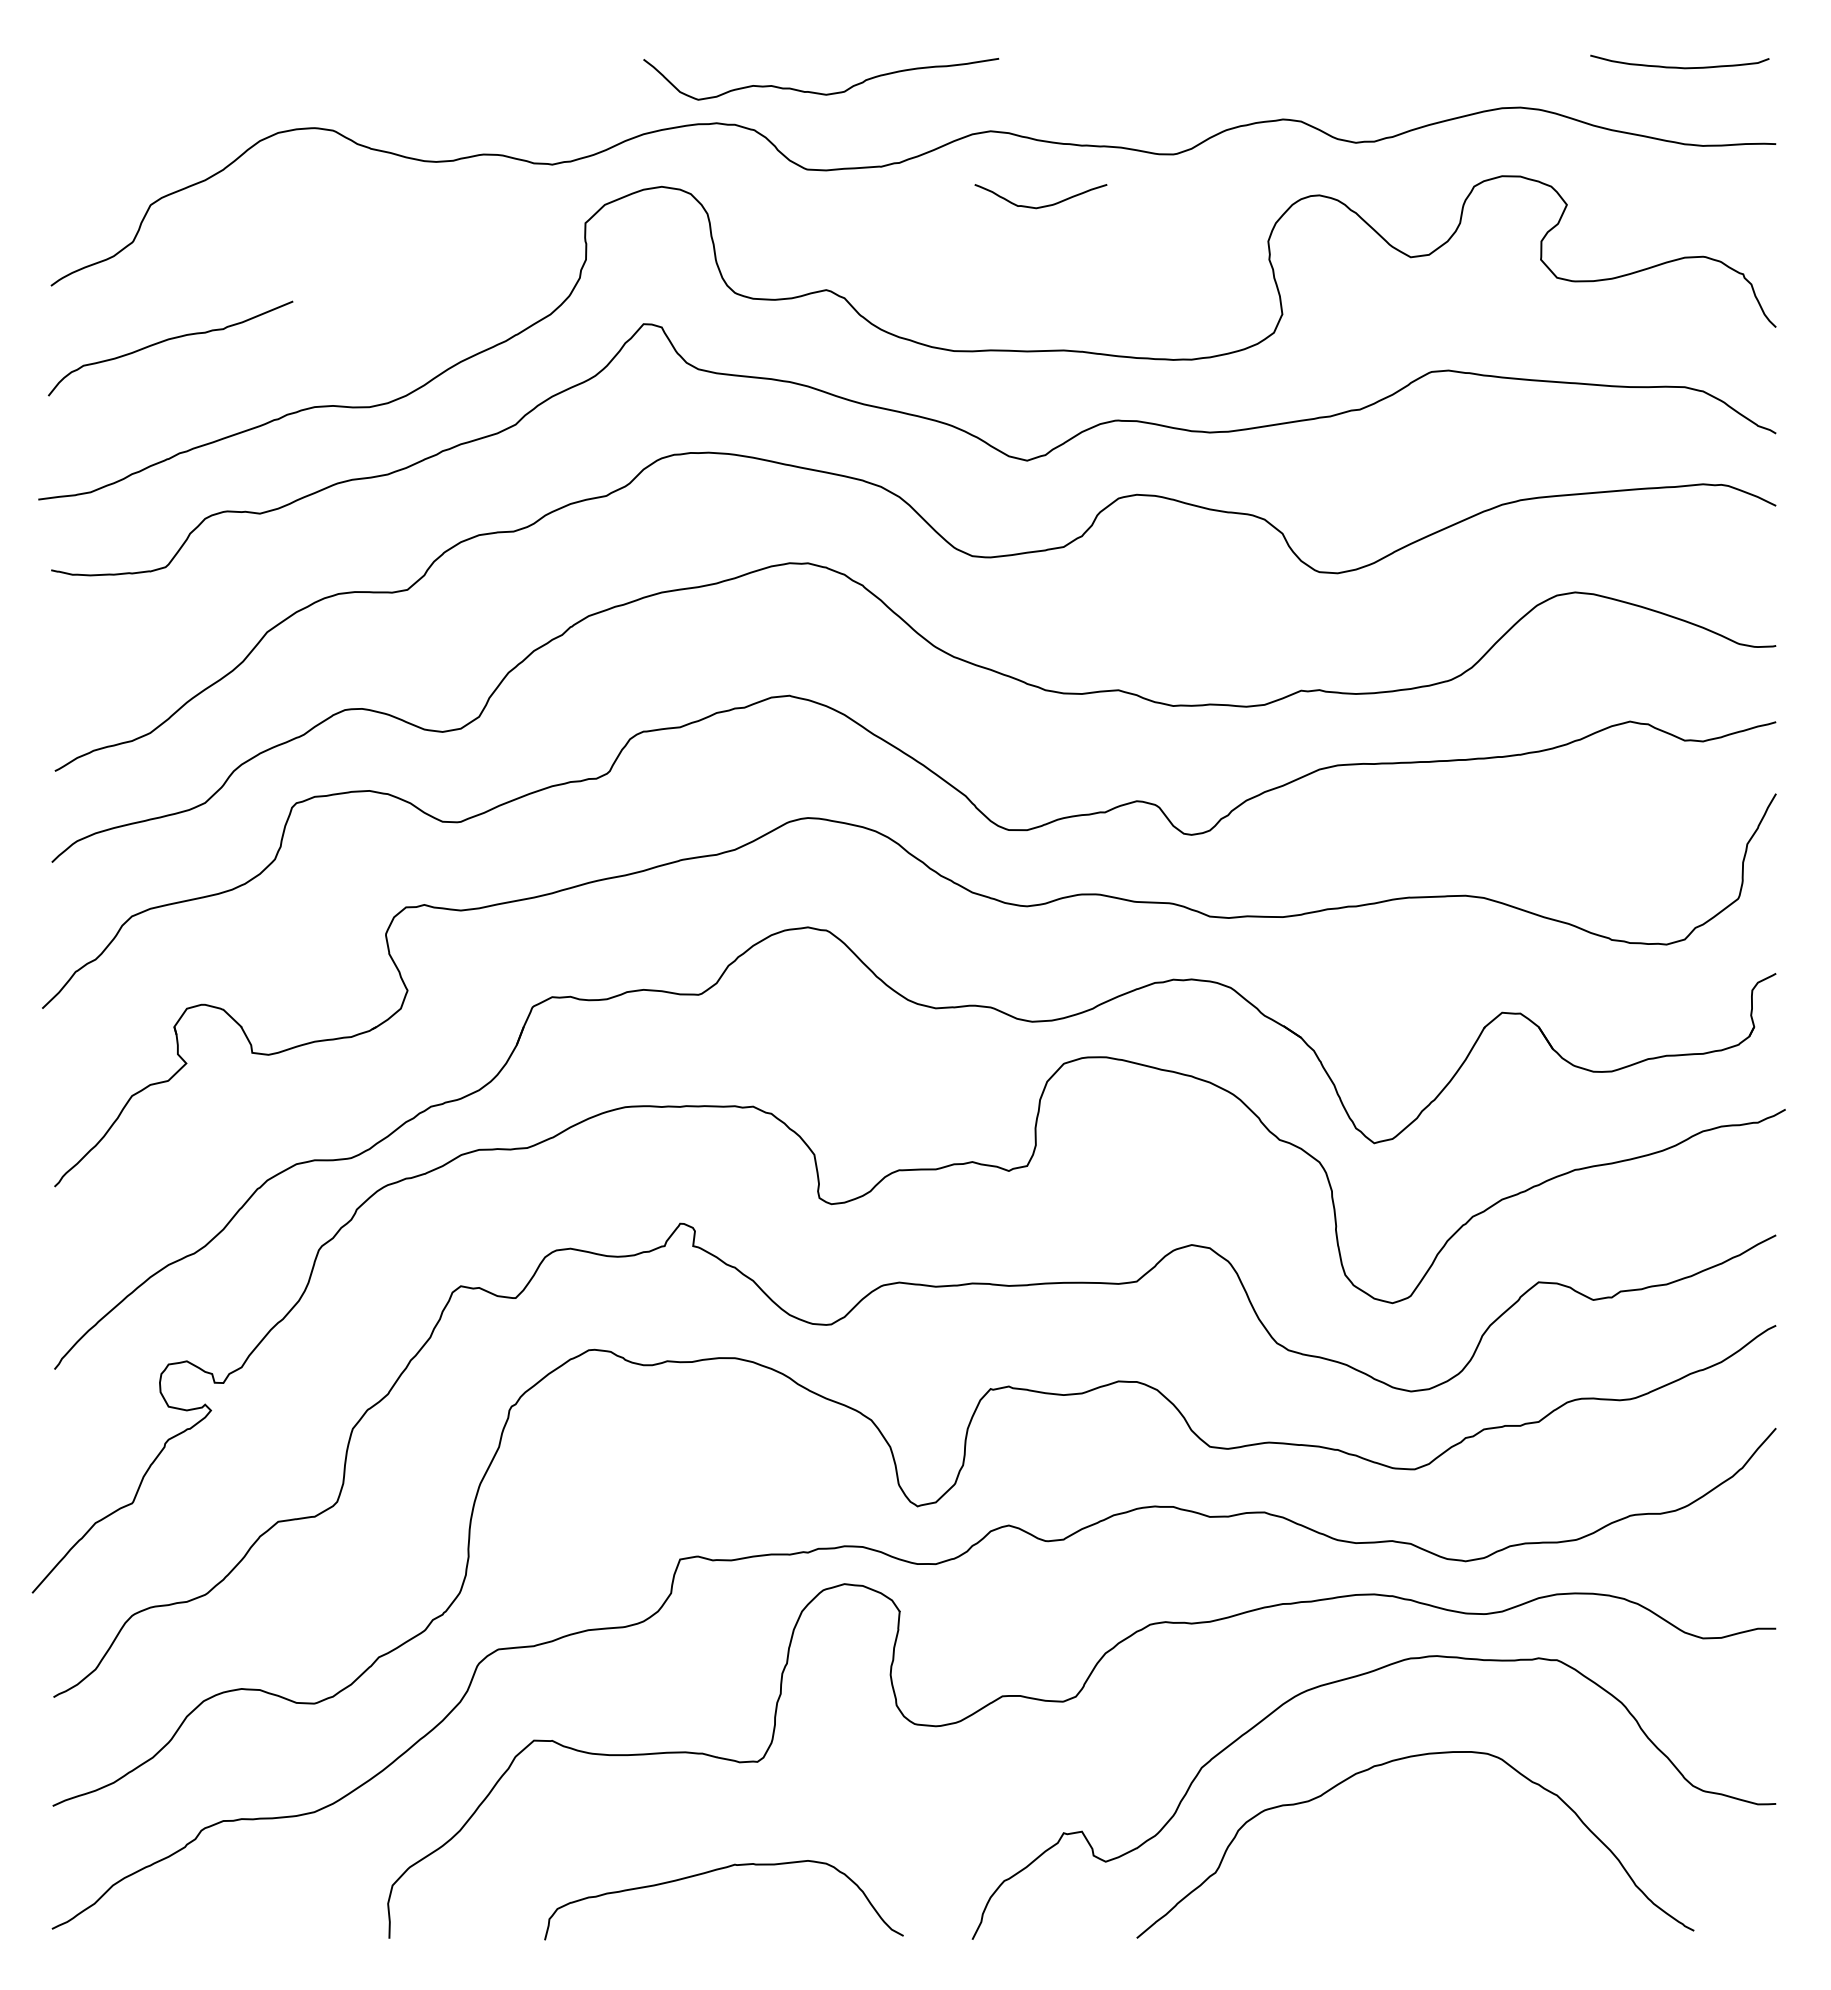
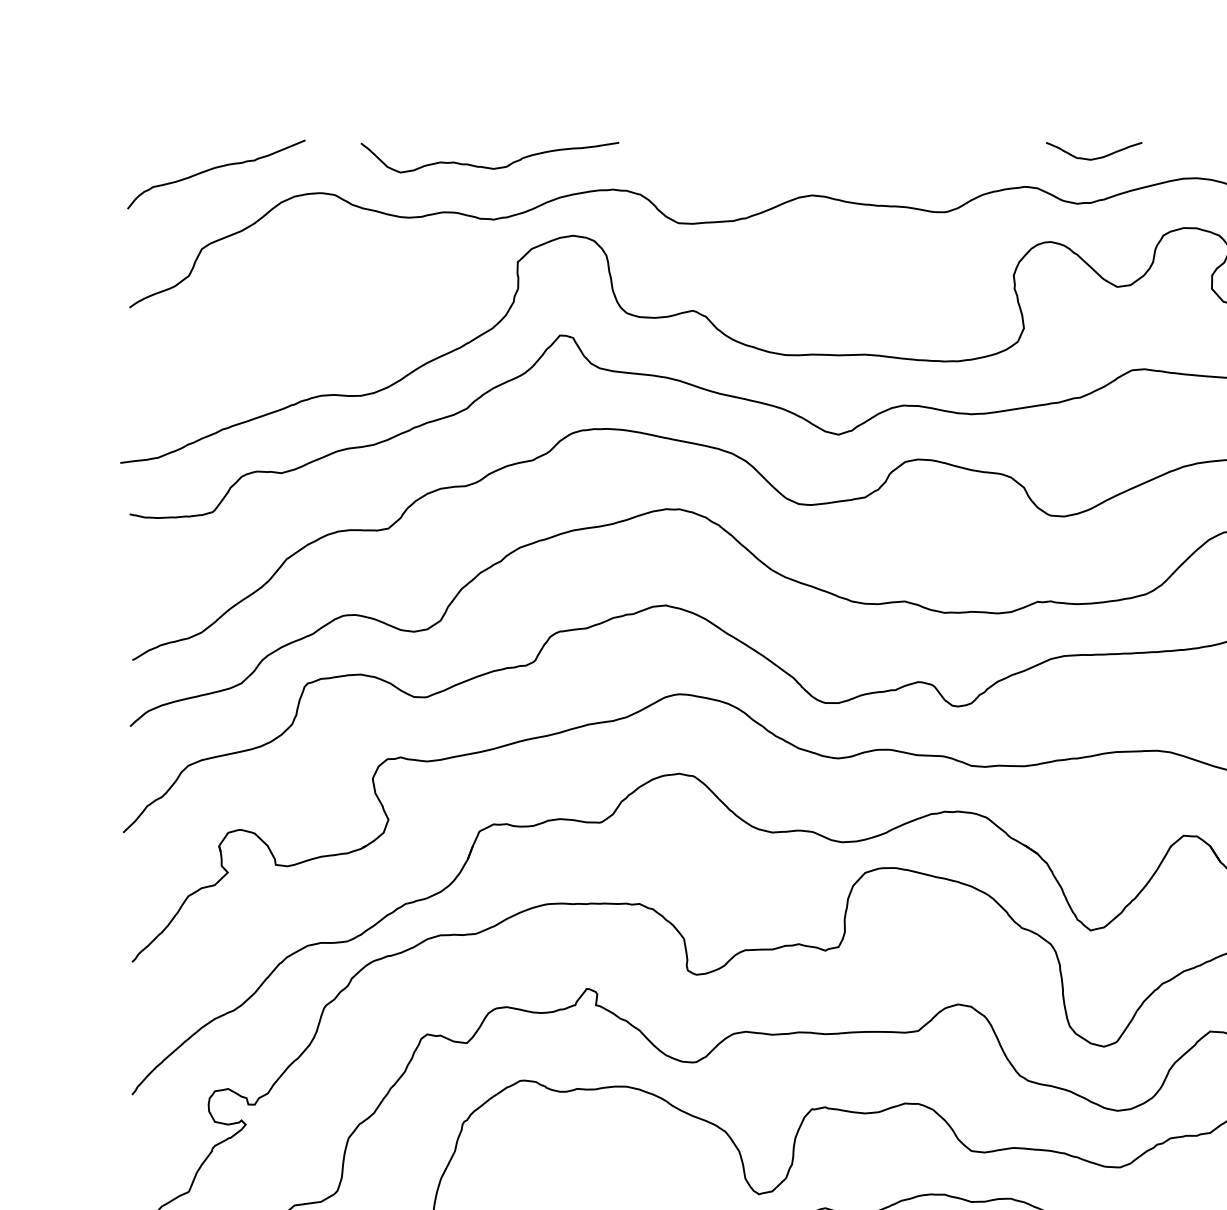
curve: (819, 92) -> (488, 167), moved
curve: (1043, 205) -> (1095, 157), moved
curve: (169, 340) -> (215, 168), moved

